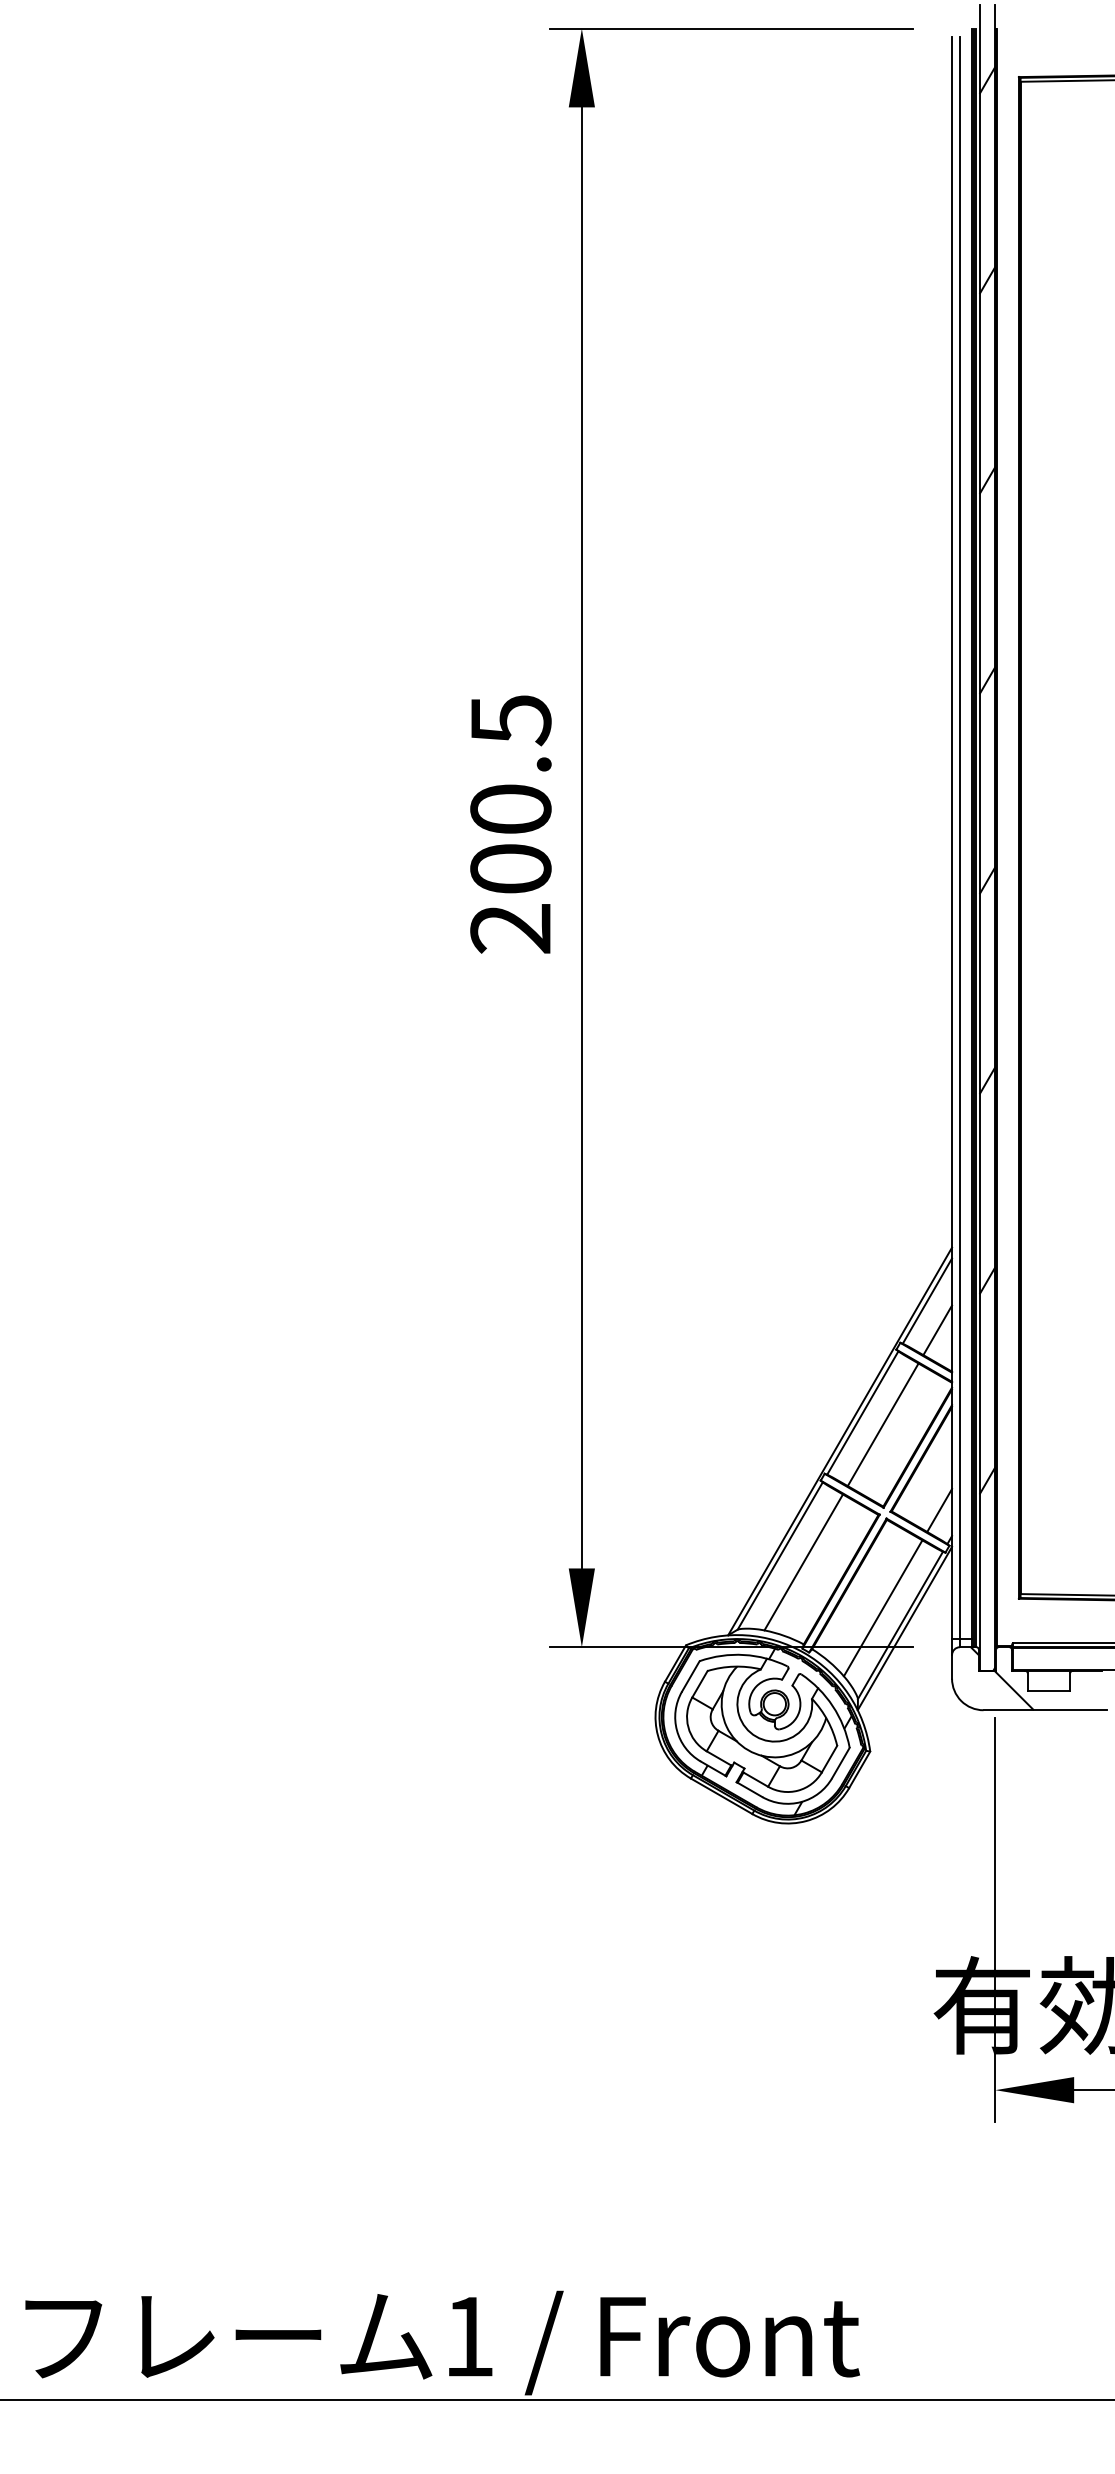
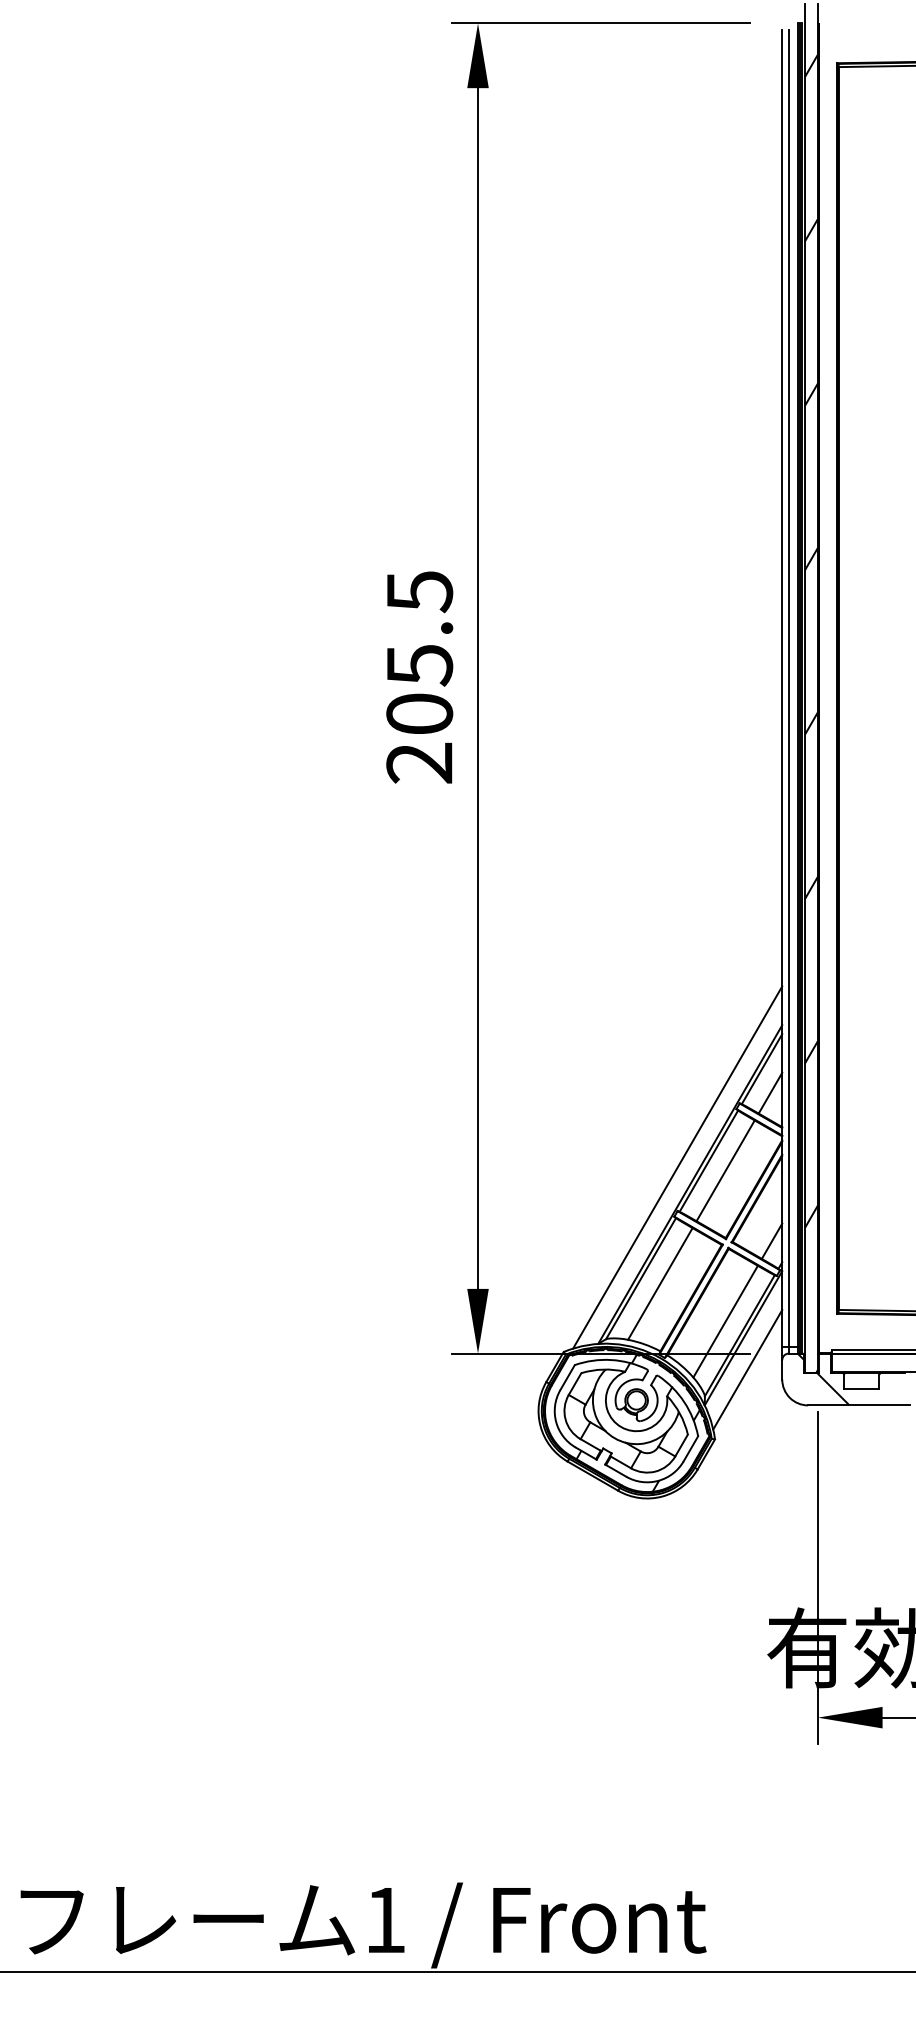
text: (510, 809) -> (419, 665), 200.5 -> 205.5
line: (824, 1420) -> (677, 1167), added
line: (909, 1666) -> (747, 1369), added

